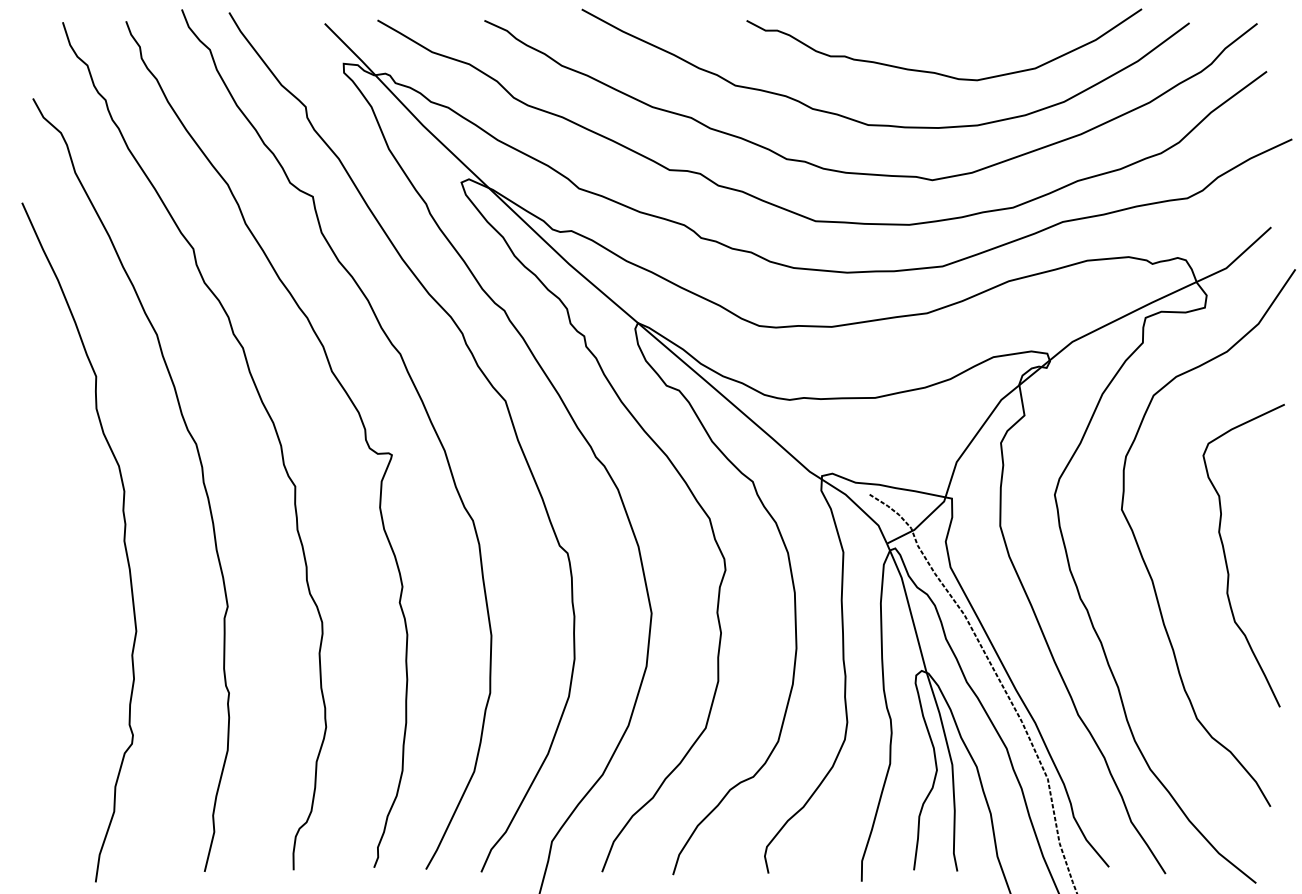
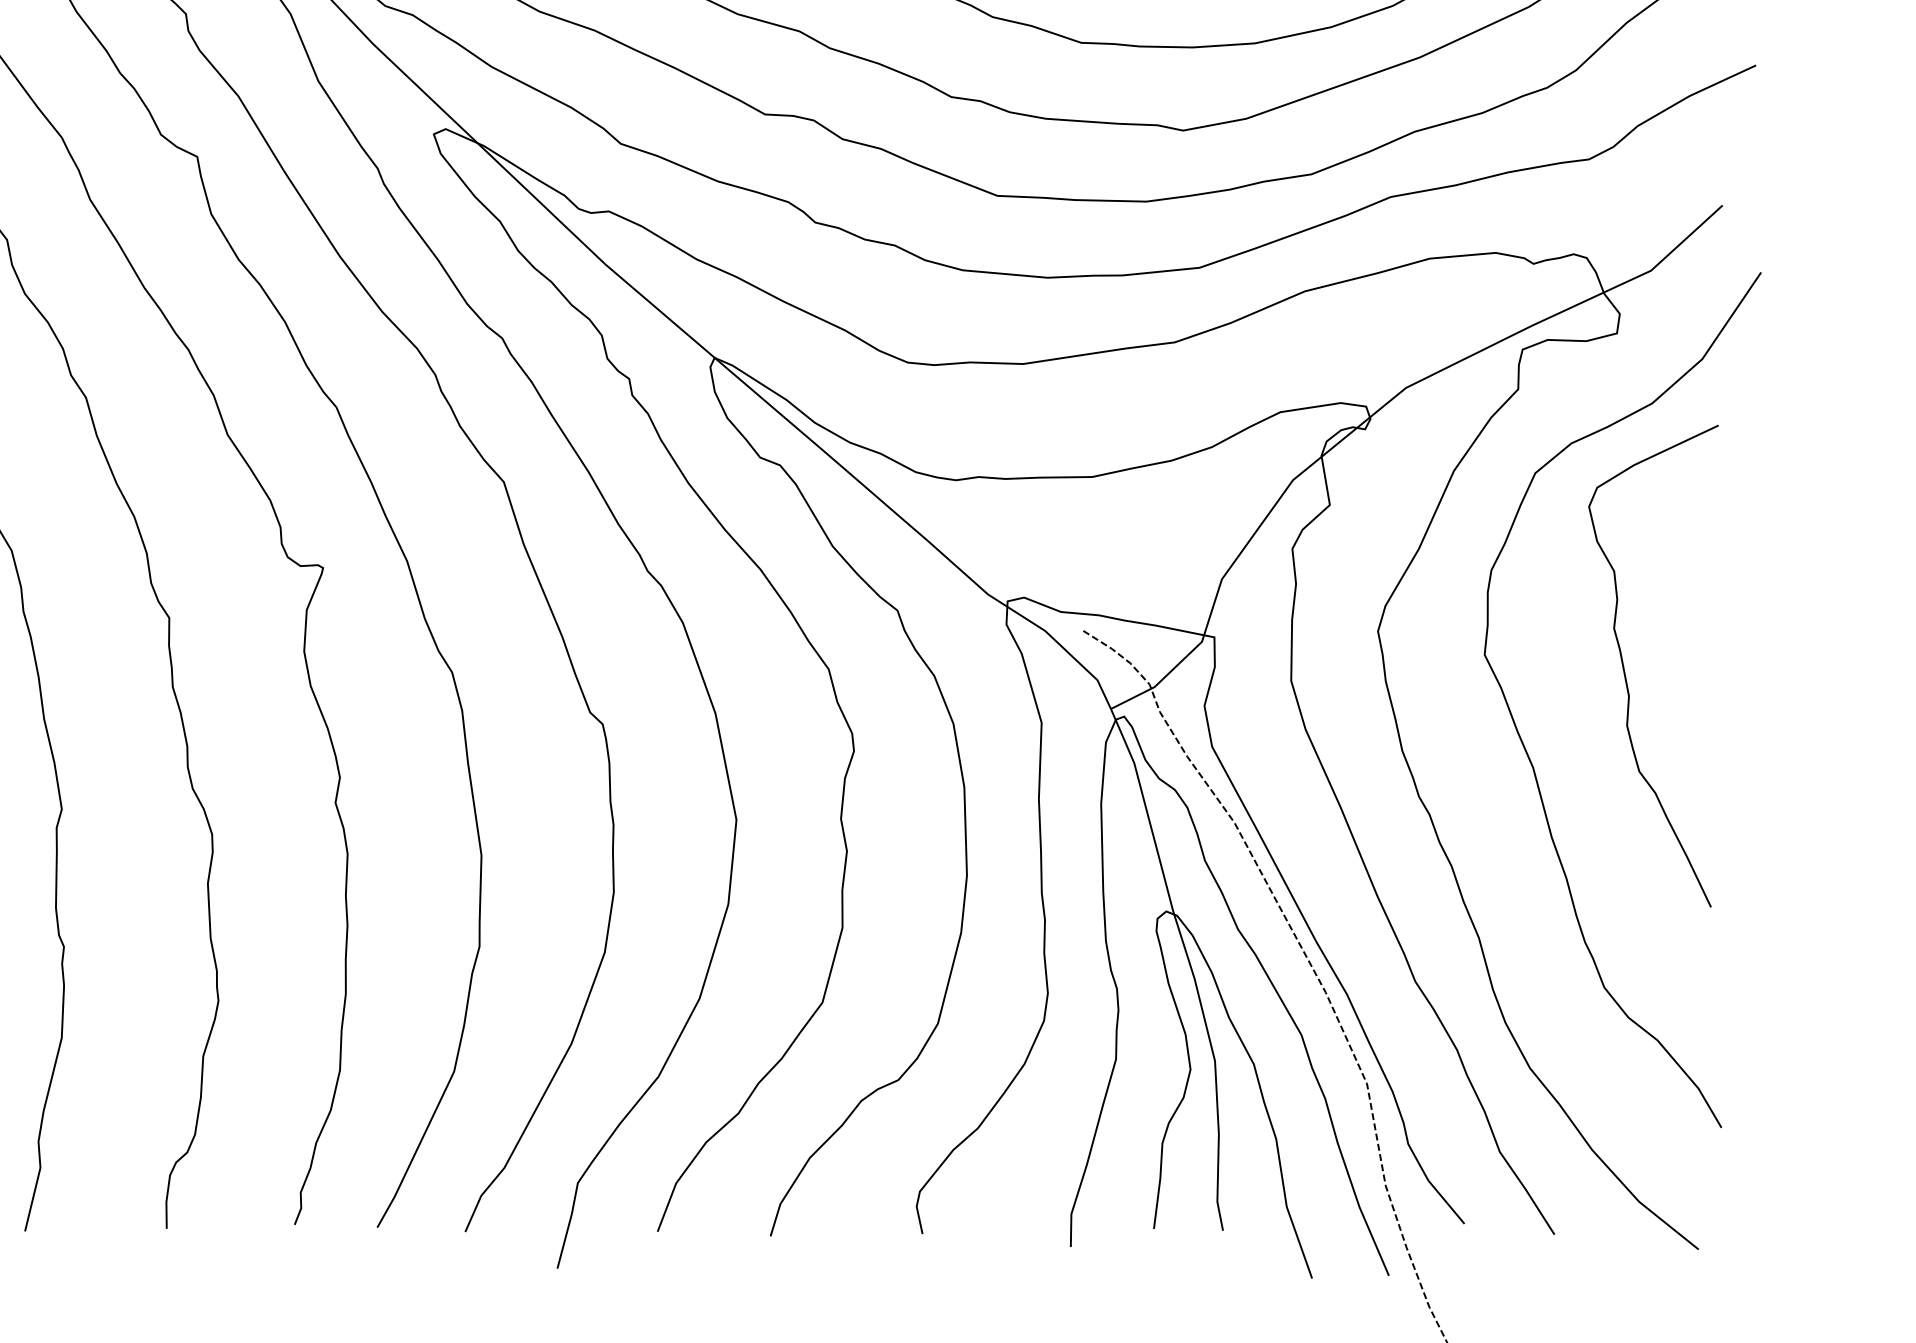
curve: (1226, 557) -> (1625, 668), moved

